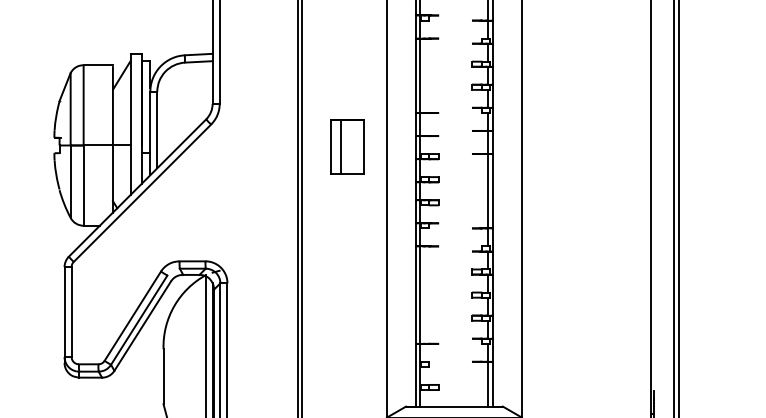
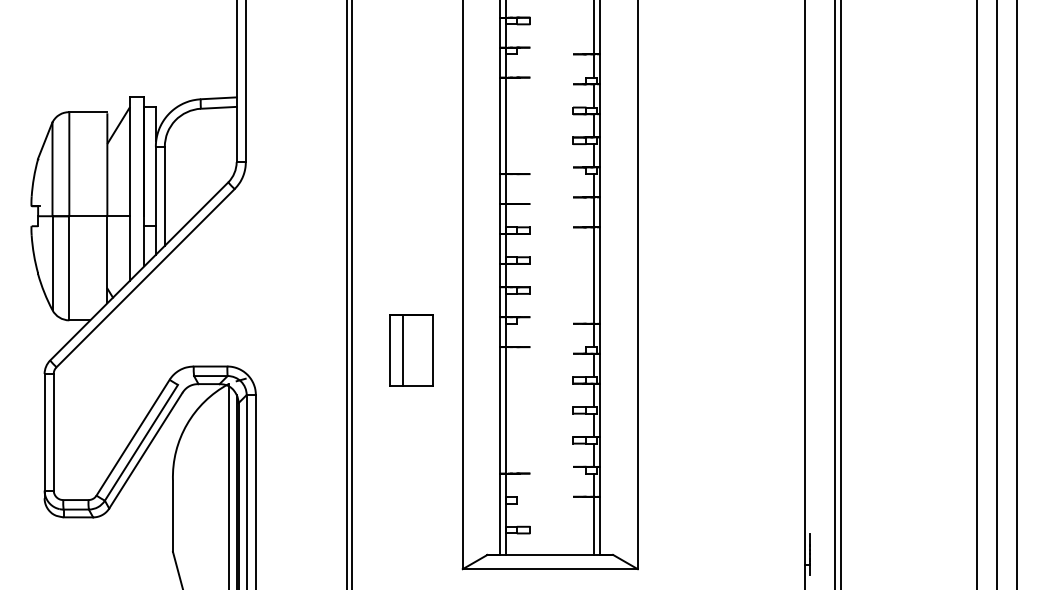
part: (347, 147) -> (411, 350), moved

